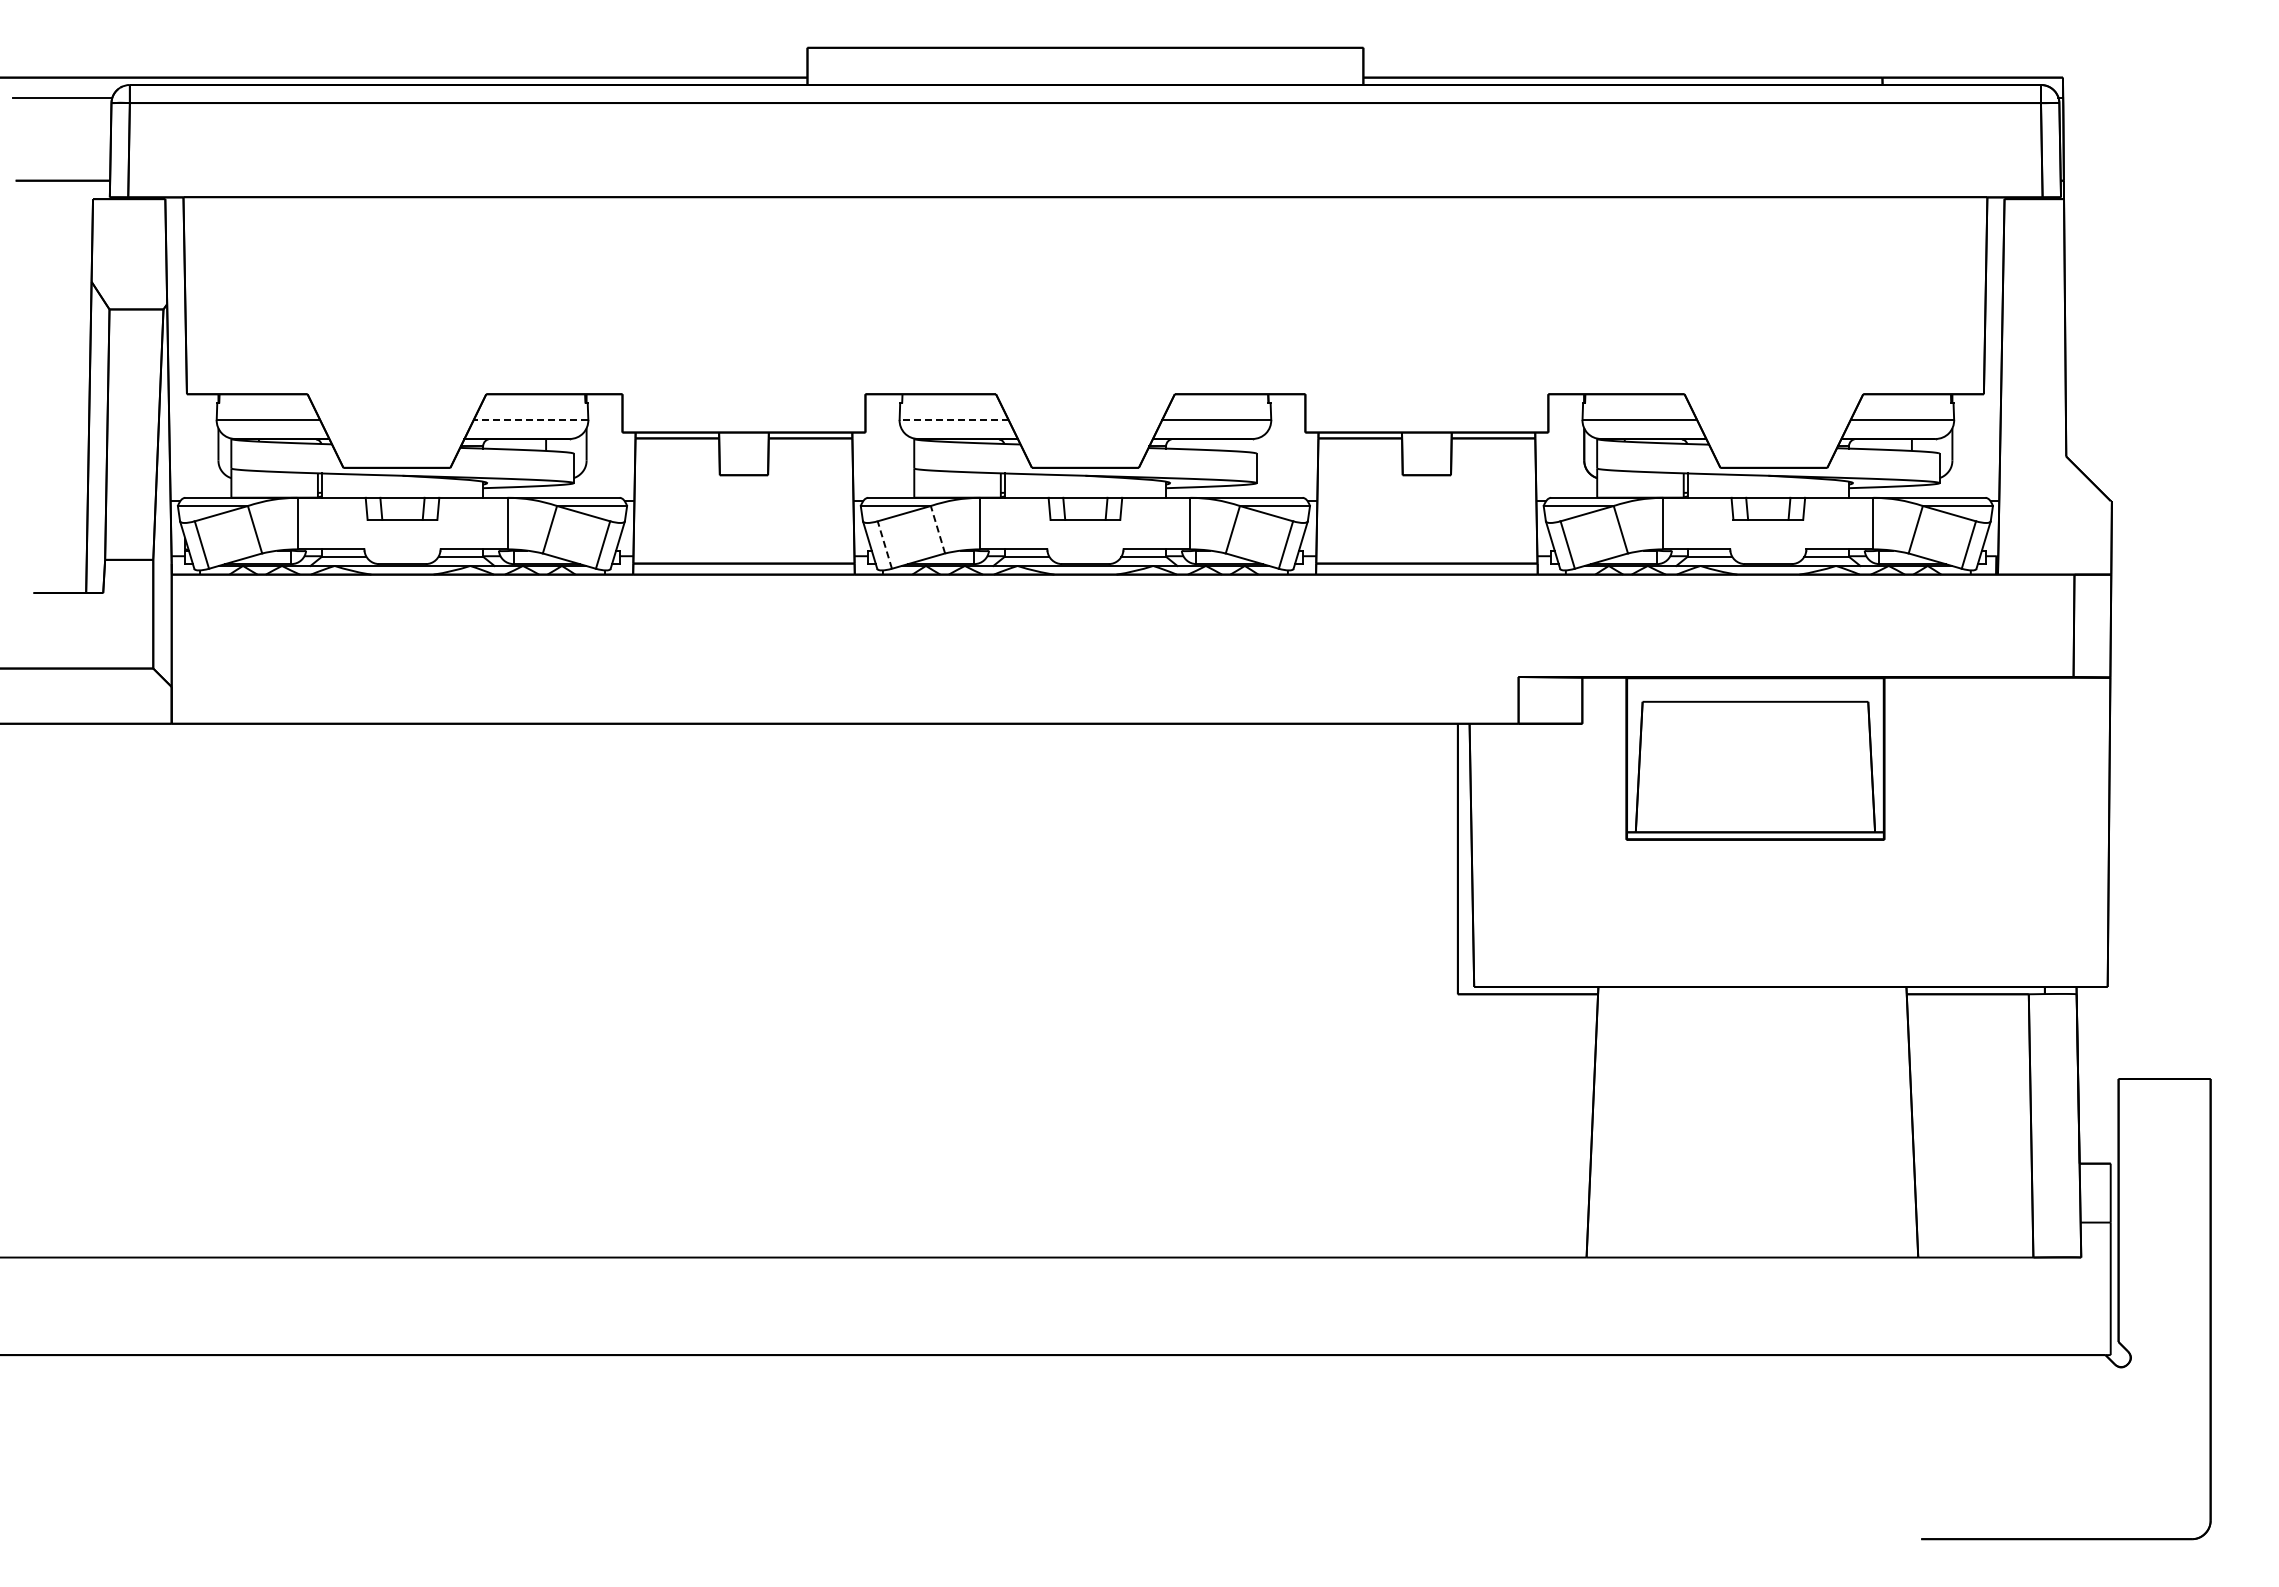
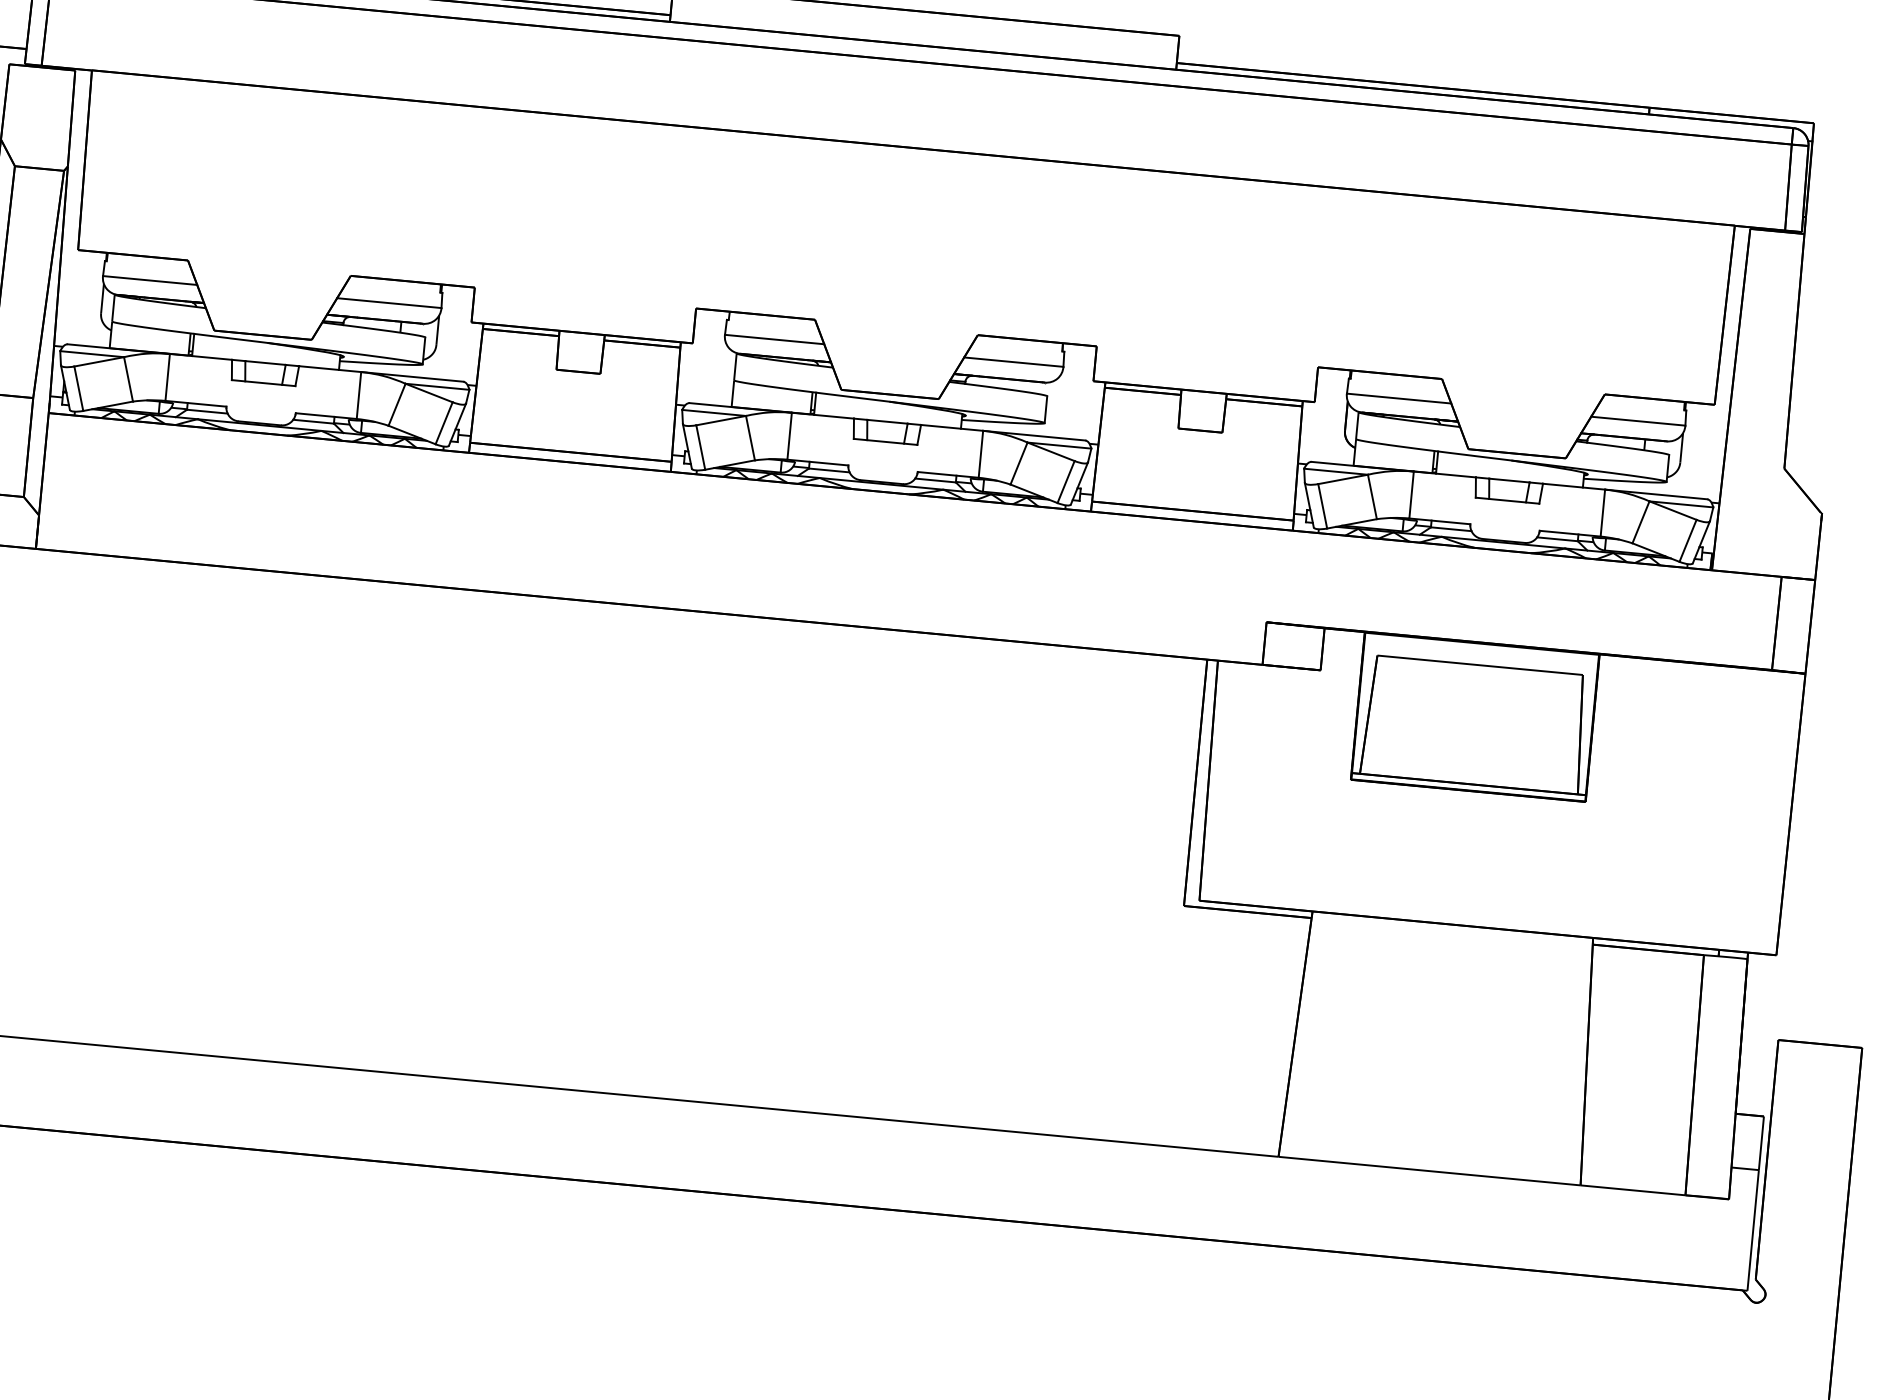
line: (530, 419) -> (388, 302), dashed -> solid
line: (953, 419) -> (774, 339), dashed -> solid
line: (937, 529) -> (750, 437), dashed -> solid
line: (884, 545) -> (700, 447), dashed -> solid

